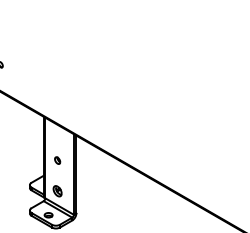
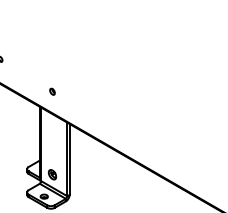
part: (57, 160) -> (52, 91), moved

